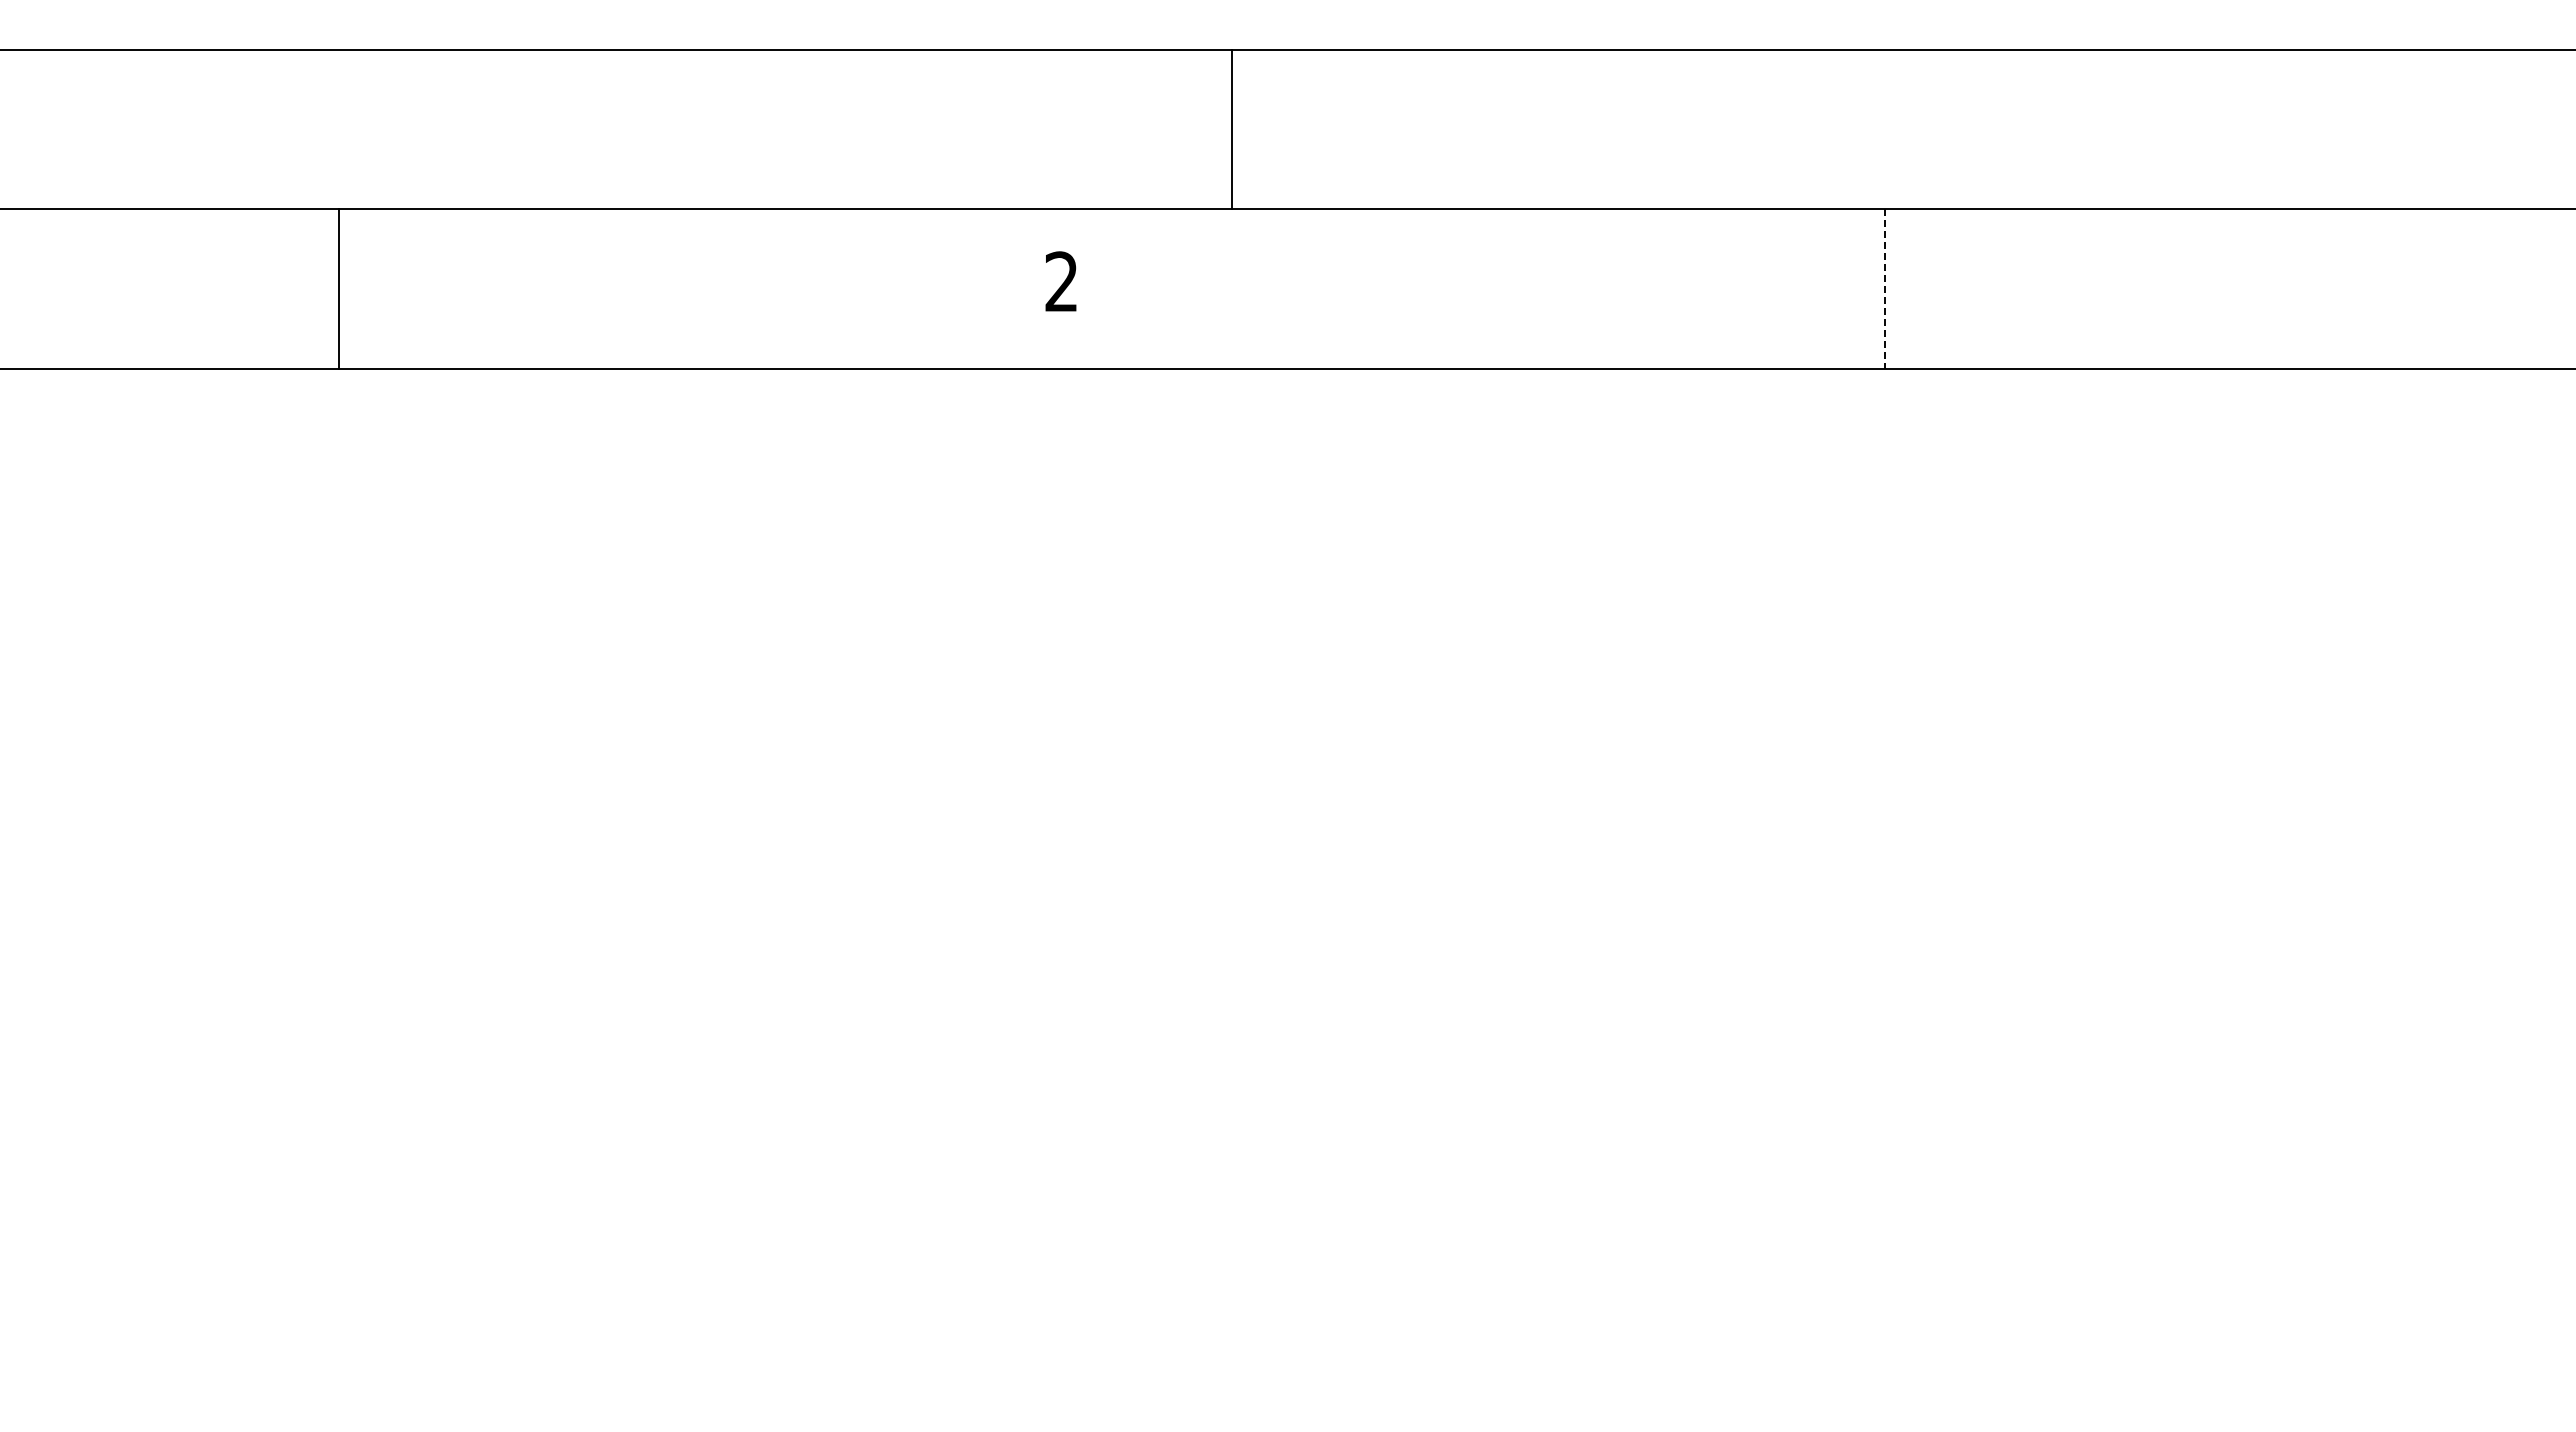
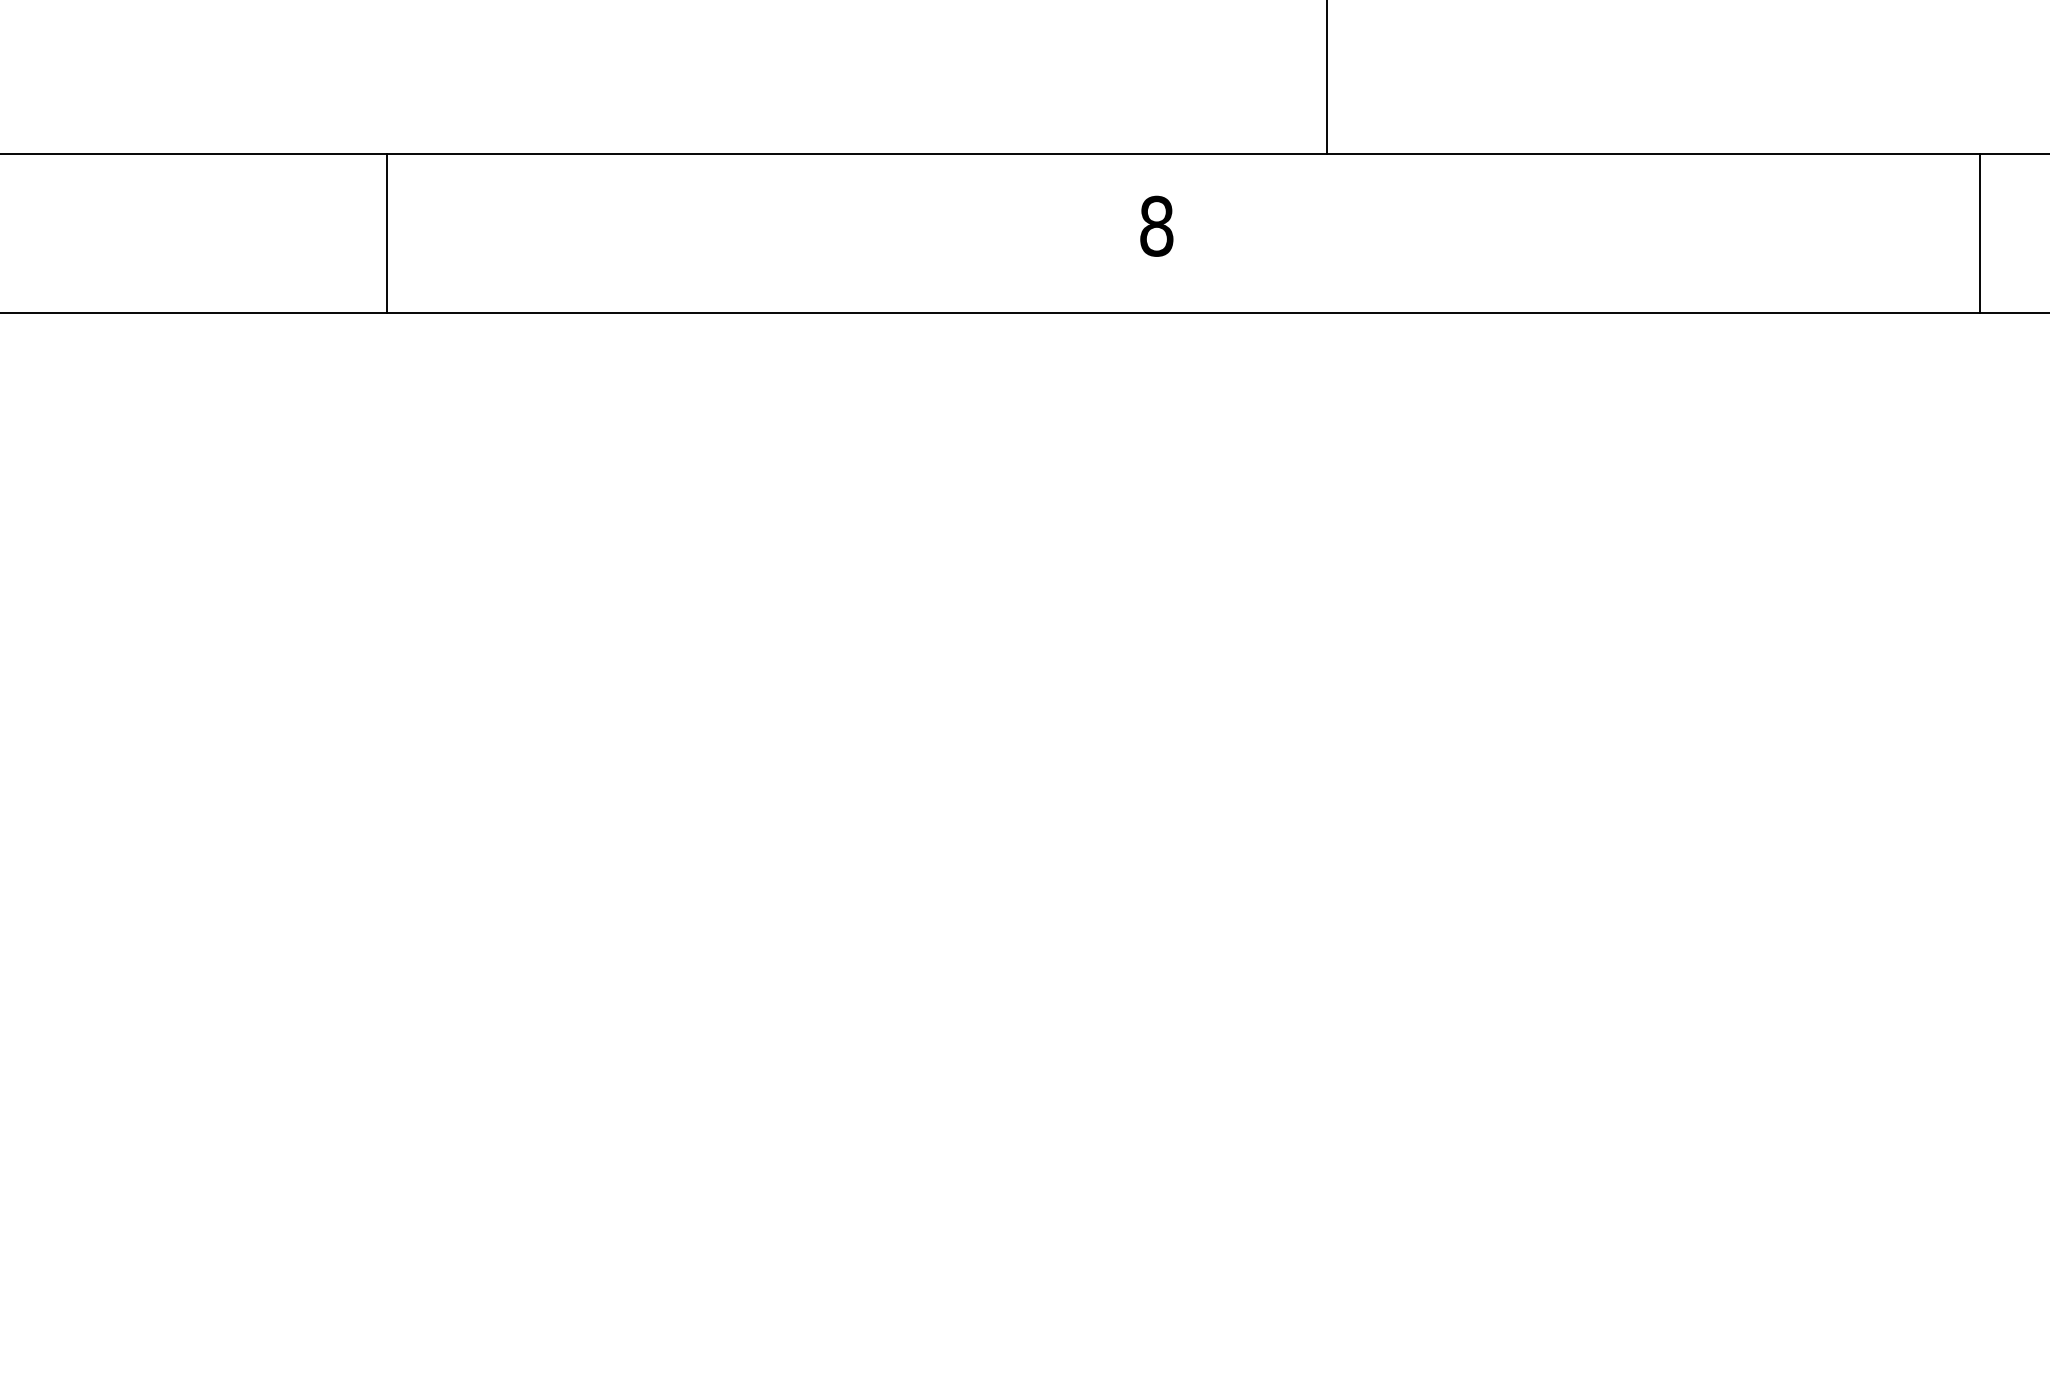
text: (1061, 281) -> (1156, 225), 2 -> 8
line: (338, 288) -> (386, 232), moved
line: (1884, 288) -> (1979, 232), dashed -> solid

